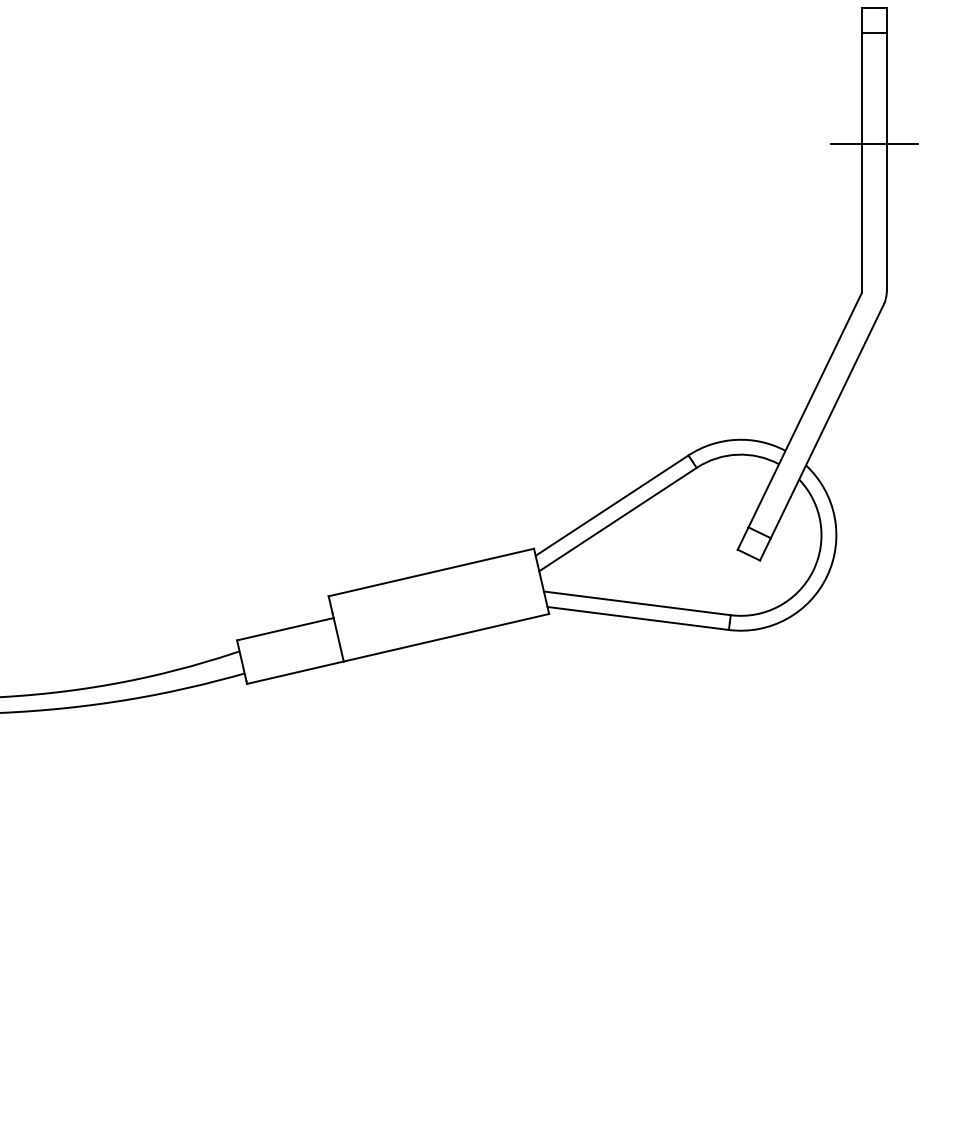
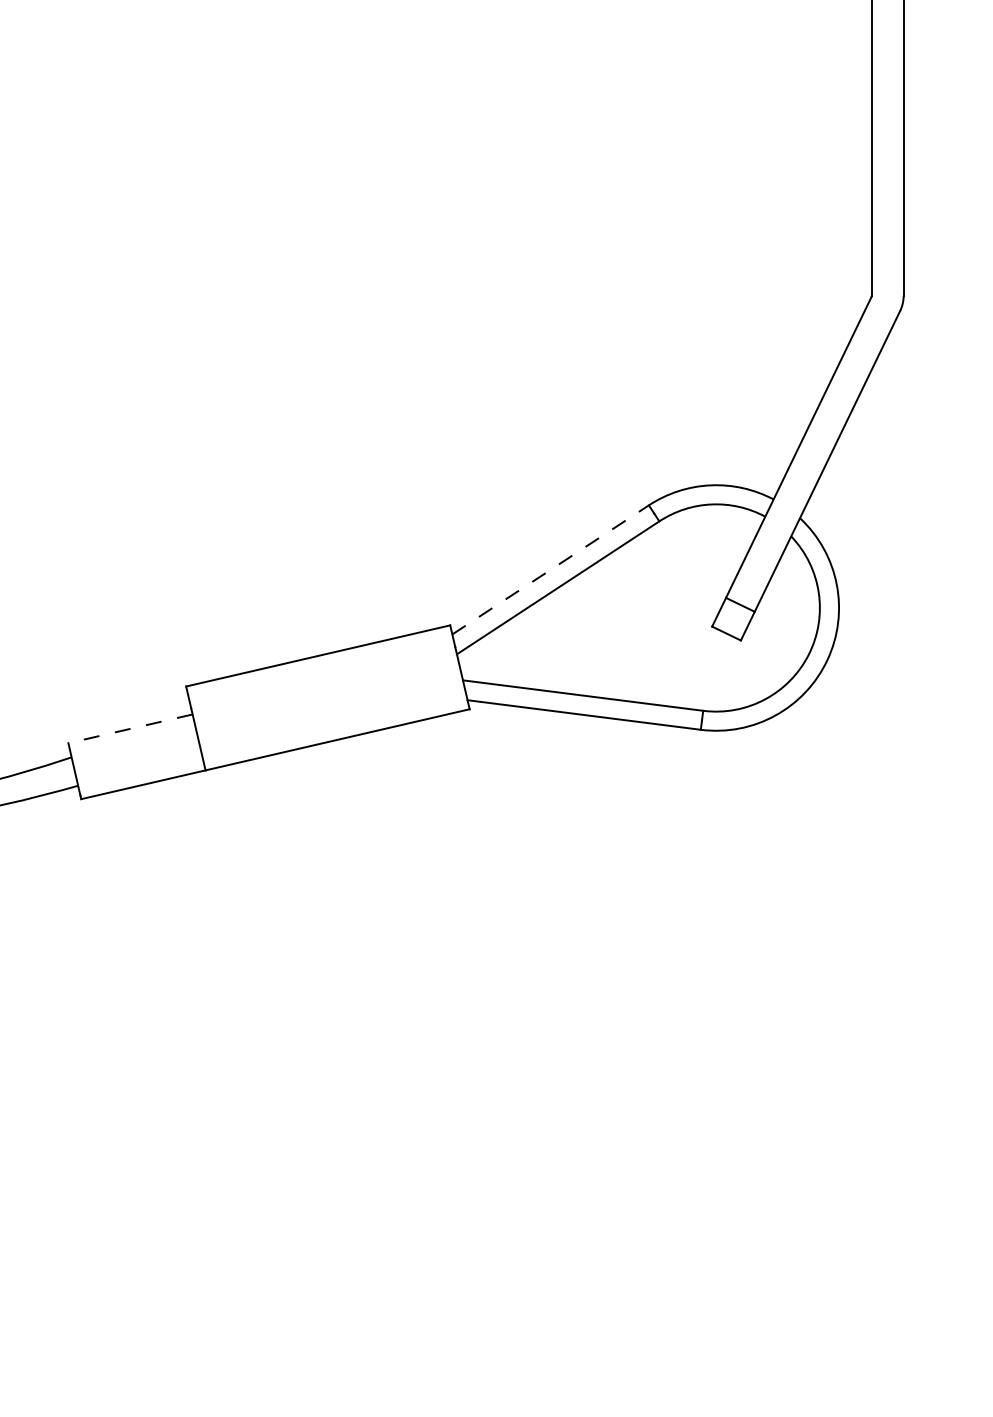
line: (873, 144) -> (886, 105), removed
line: (612, 505) -> (551, 569), solid -> dashed
line: (285, 629) -> (130, 729), solid -> dashed

